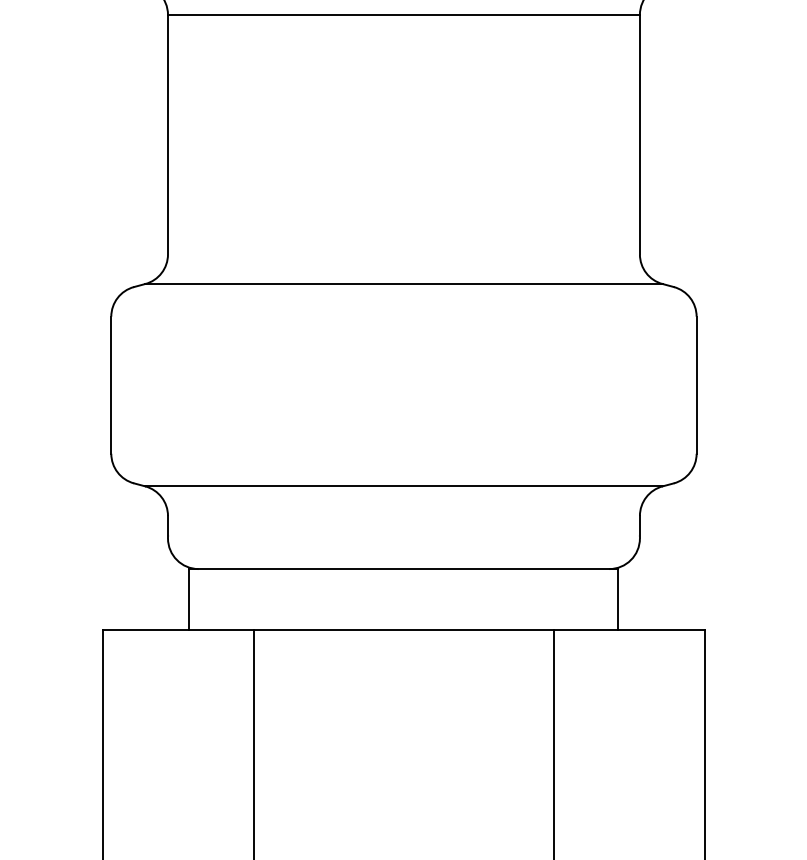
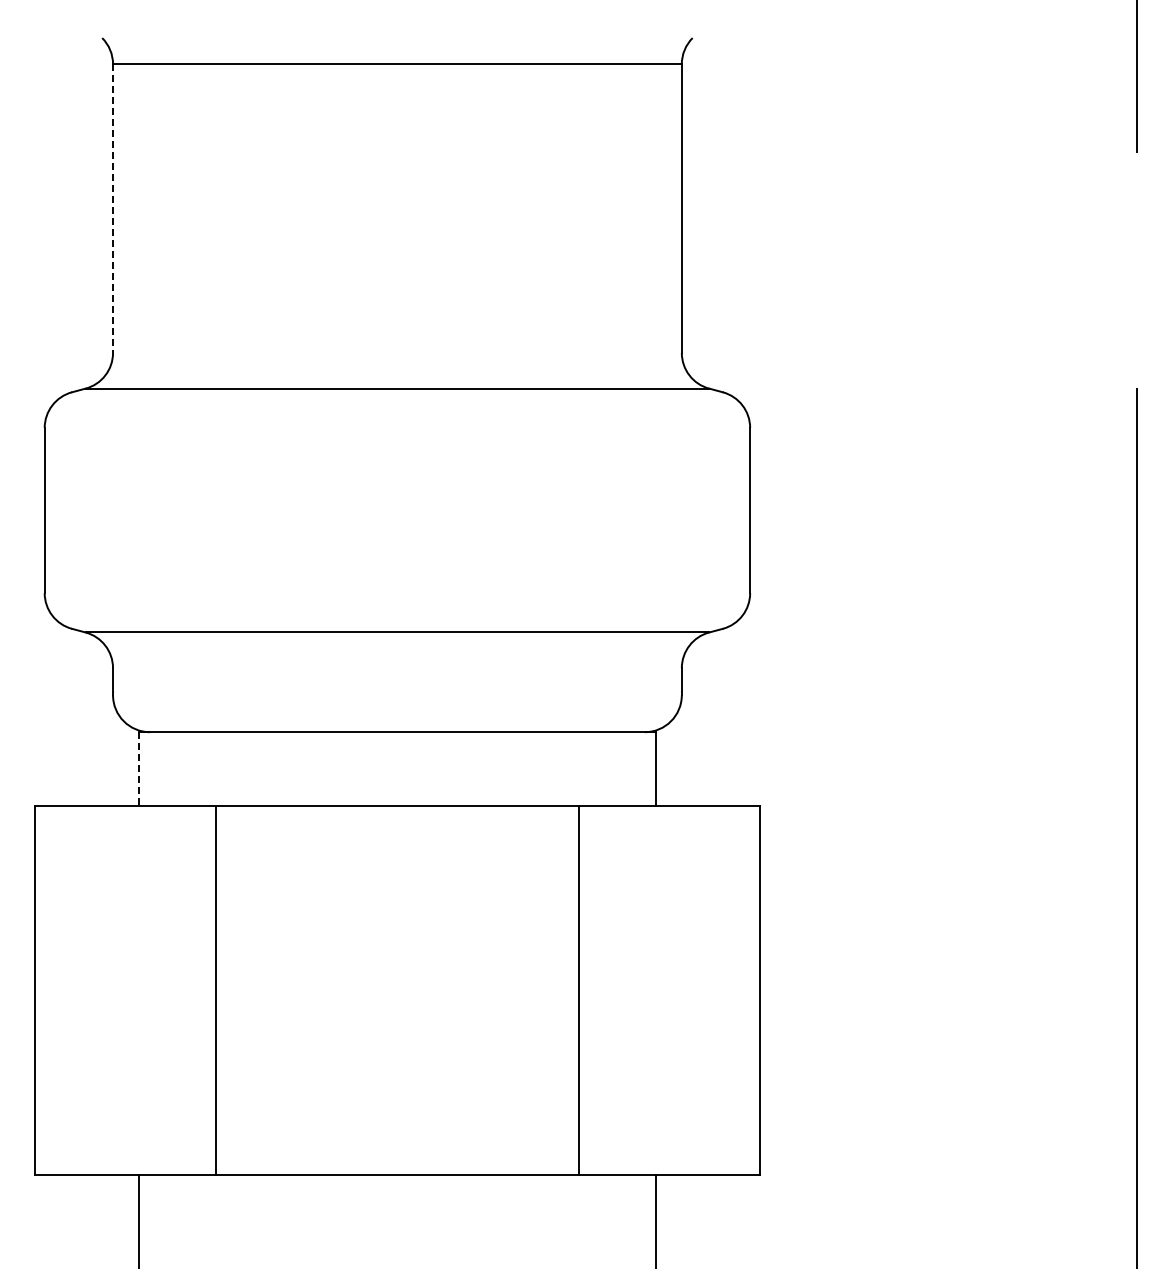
line: (168, 135) -> (113, 209), solid -> dashed
line: (189, 600) -> (138, 769), solid -> dashed

